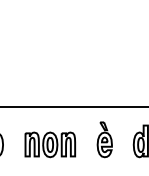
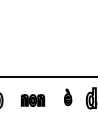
part: (103, 140) -> (67, 97), size x0.7
part: (49, 144) -> (32, 100), size x0.7

